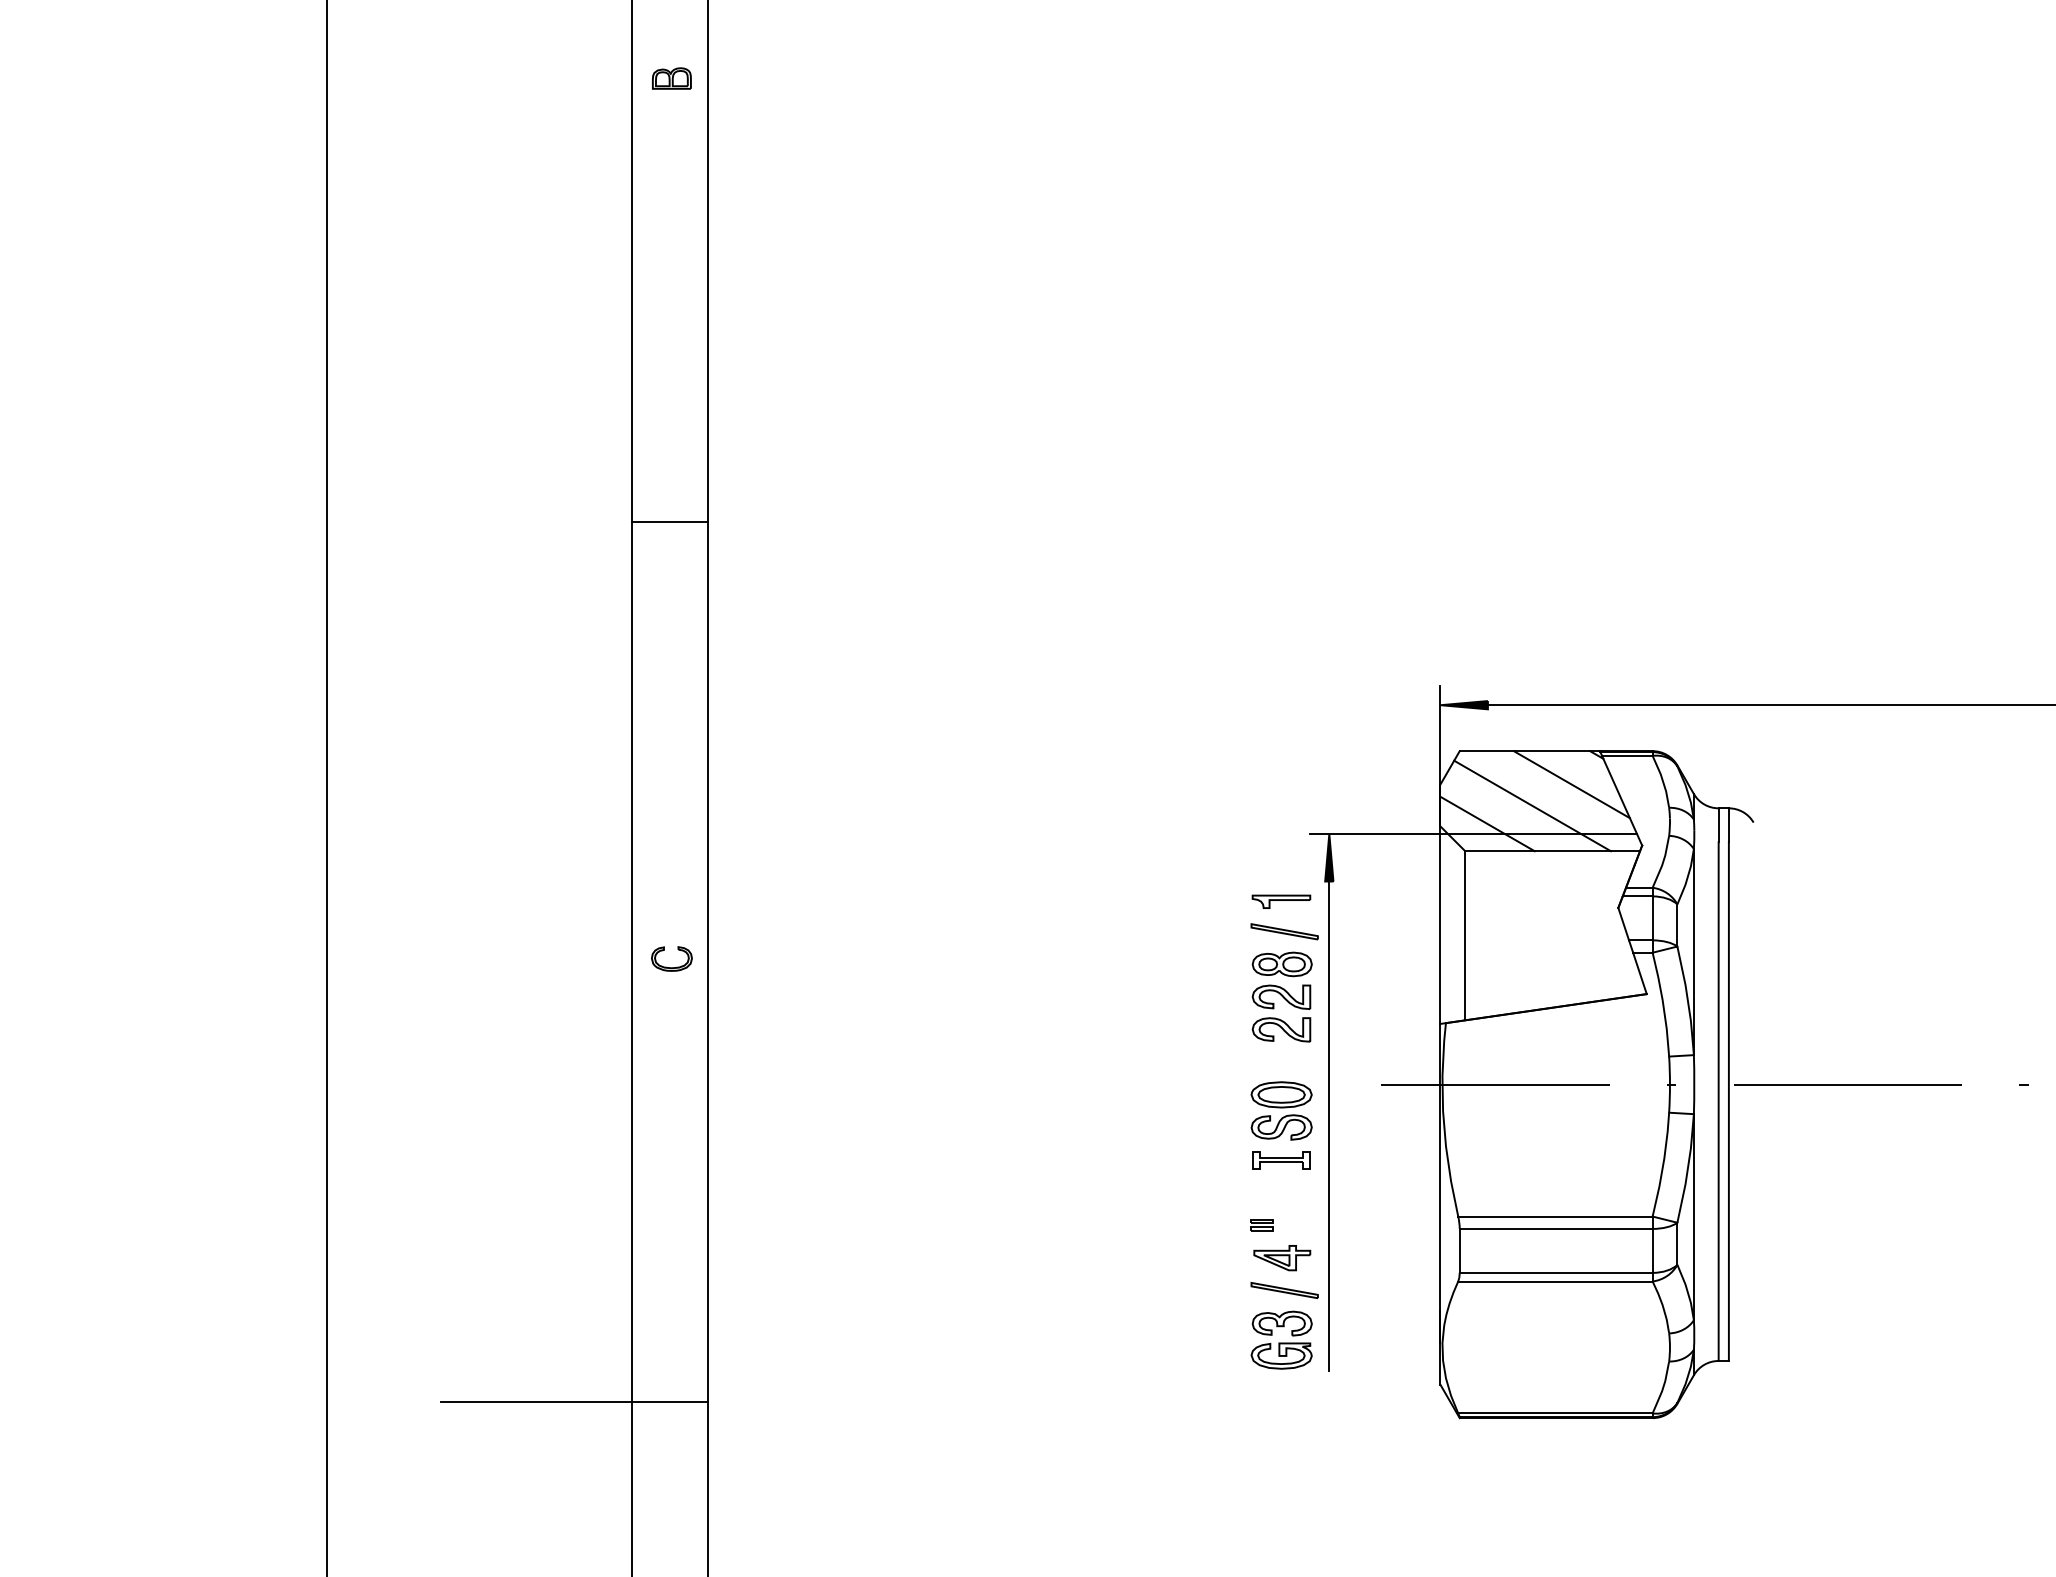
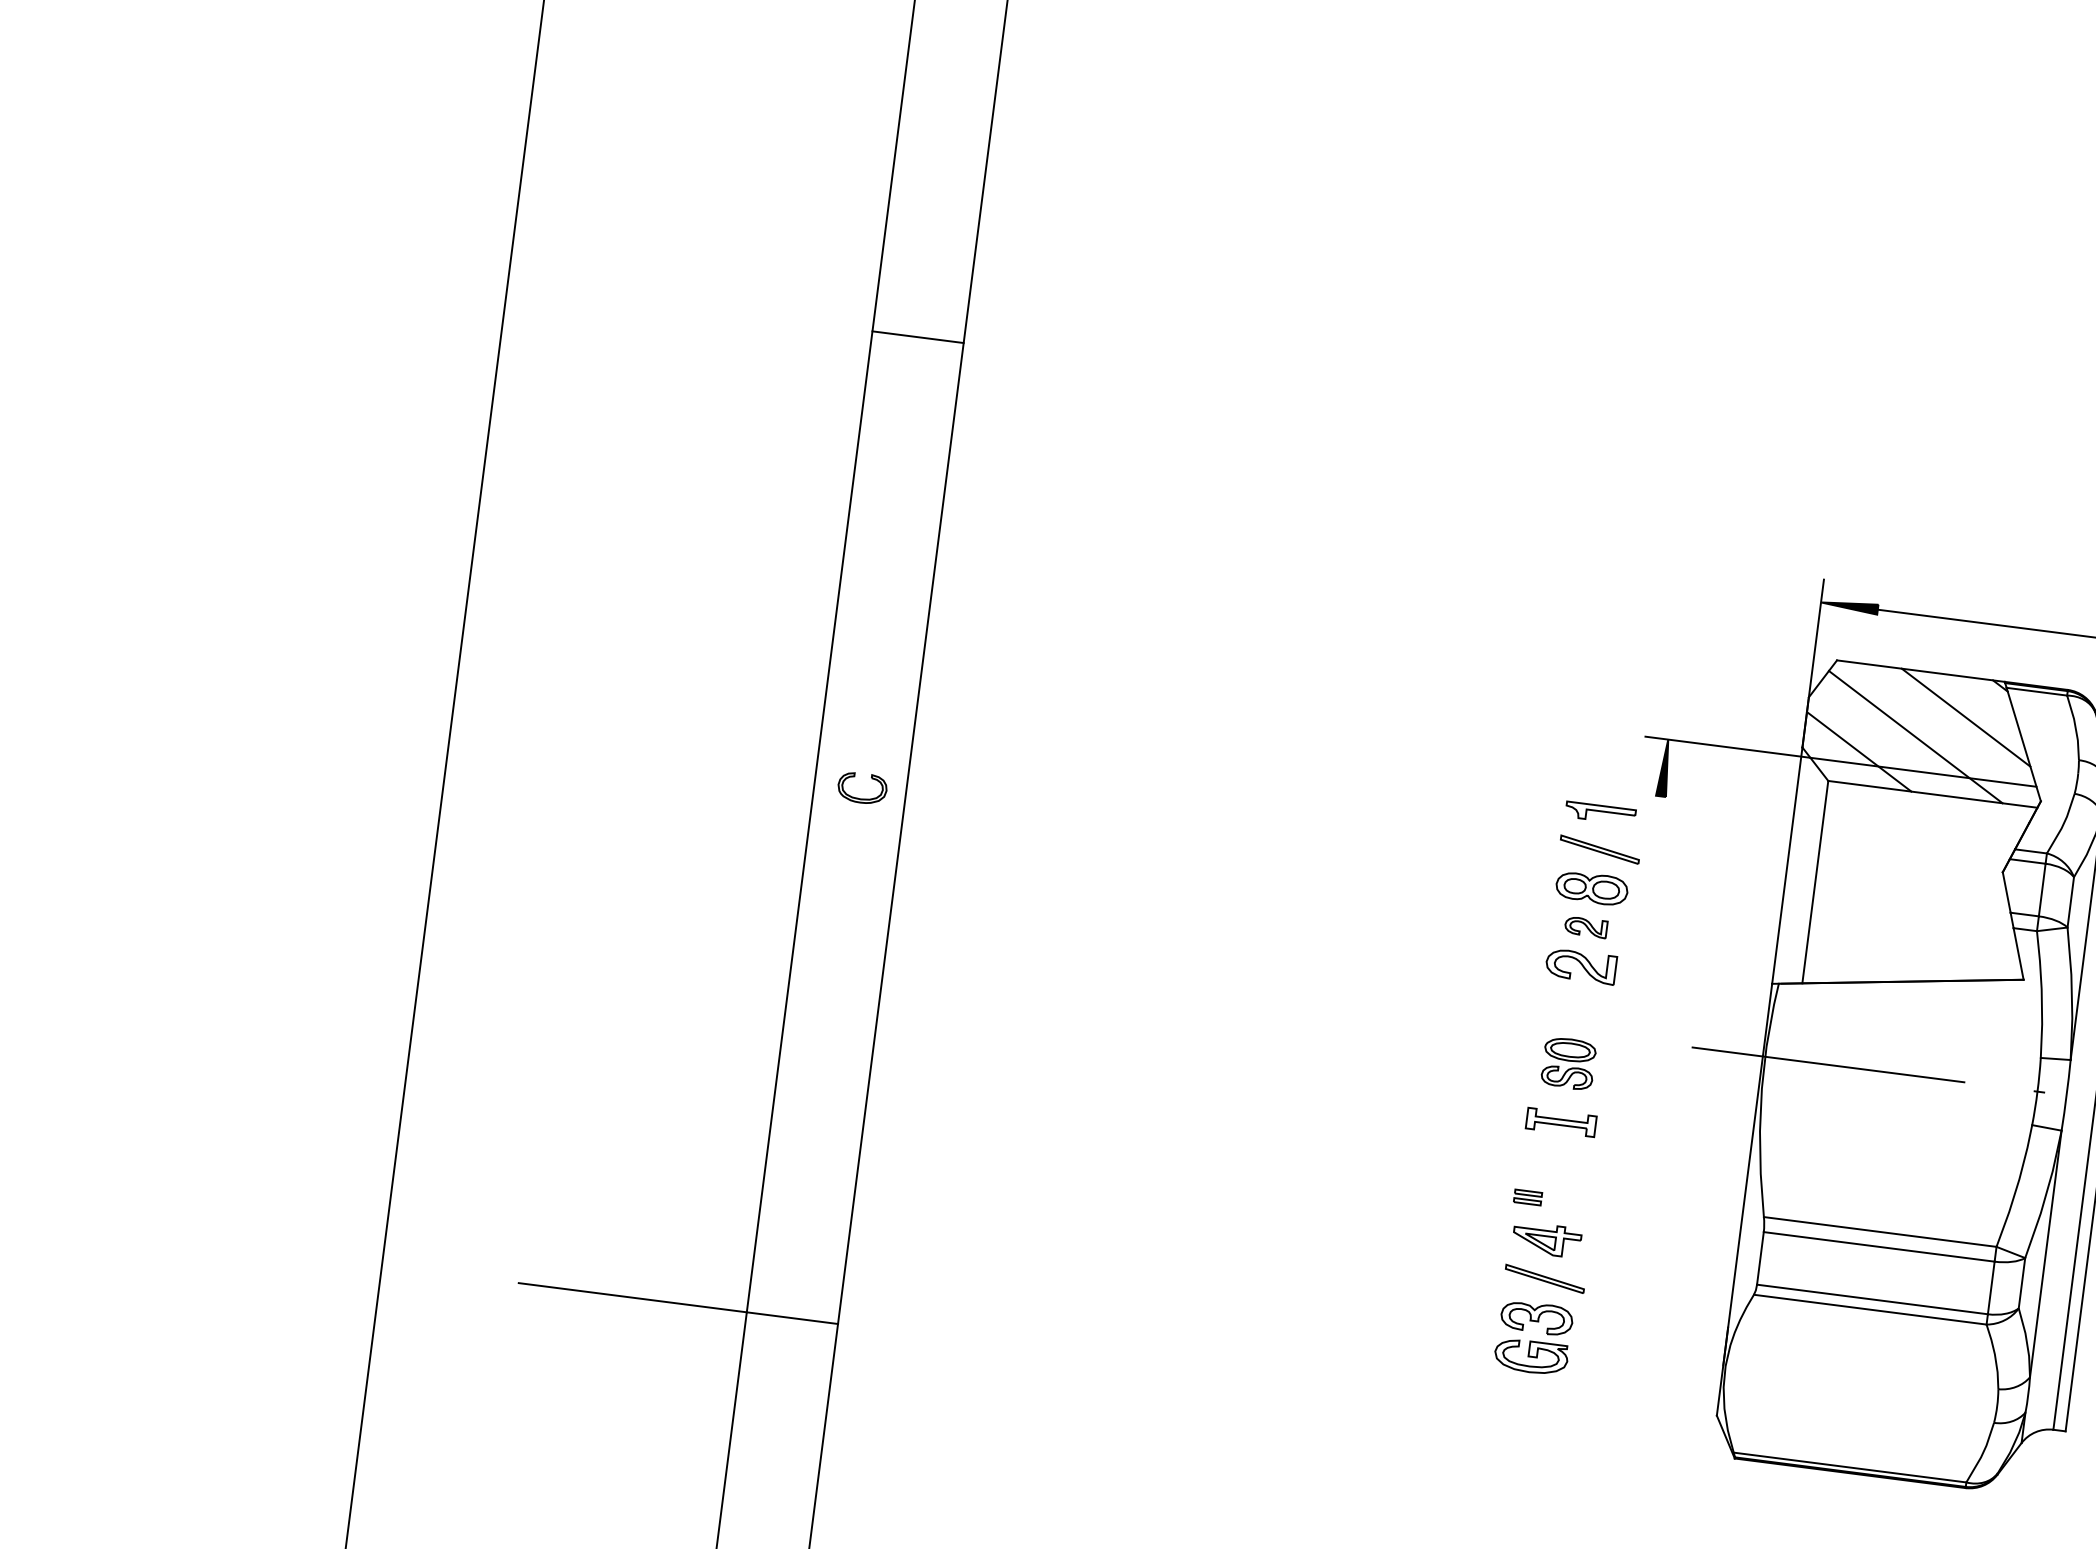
line: (670, 522) -> (918, 337), moved
part: (1281, 996) -> (1586, 926), size x0.6
part: (1281, 1110) -> (1568, 1063), size x0.7
line: (1329, 1125) -> (1623, 1088), removed

